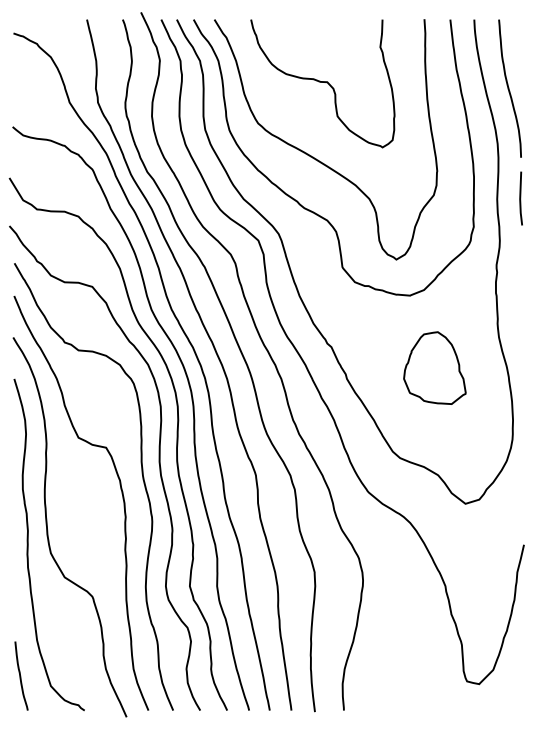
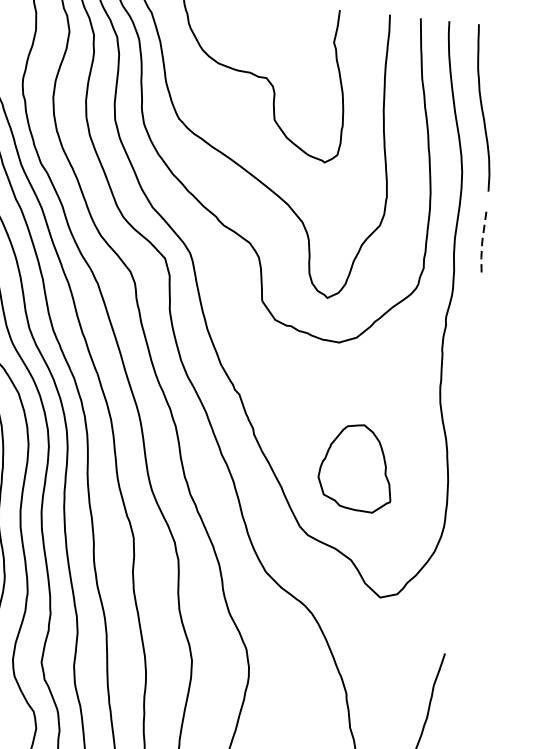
line: (520, 199) -> (482, 241), solid -> dashed
part: (434, 367) -> (356, 467), moved

